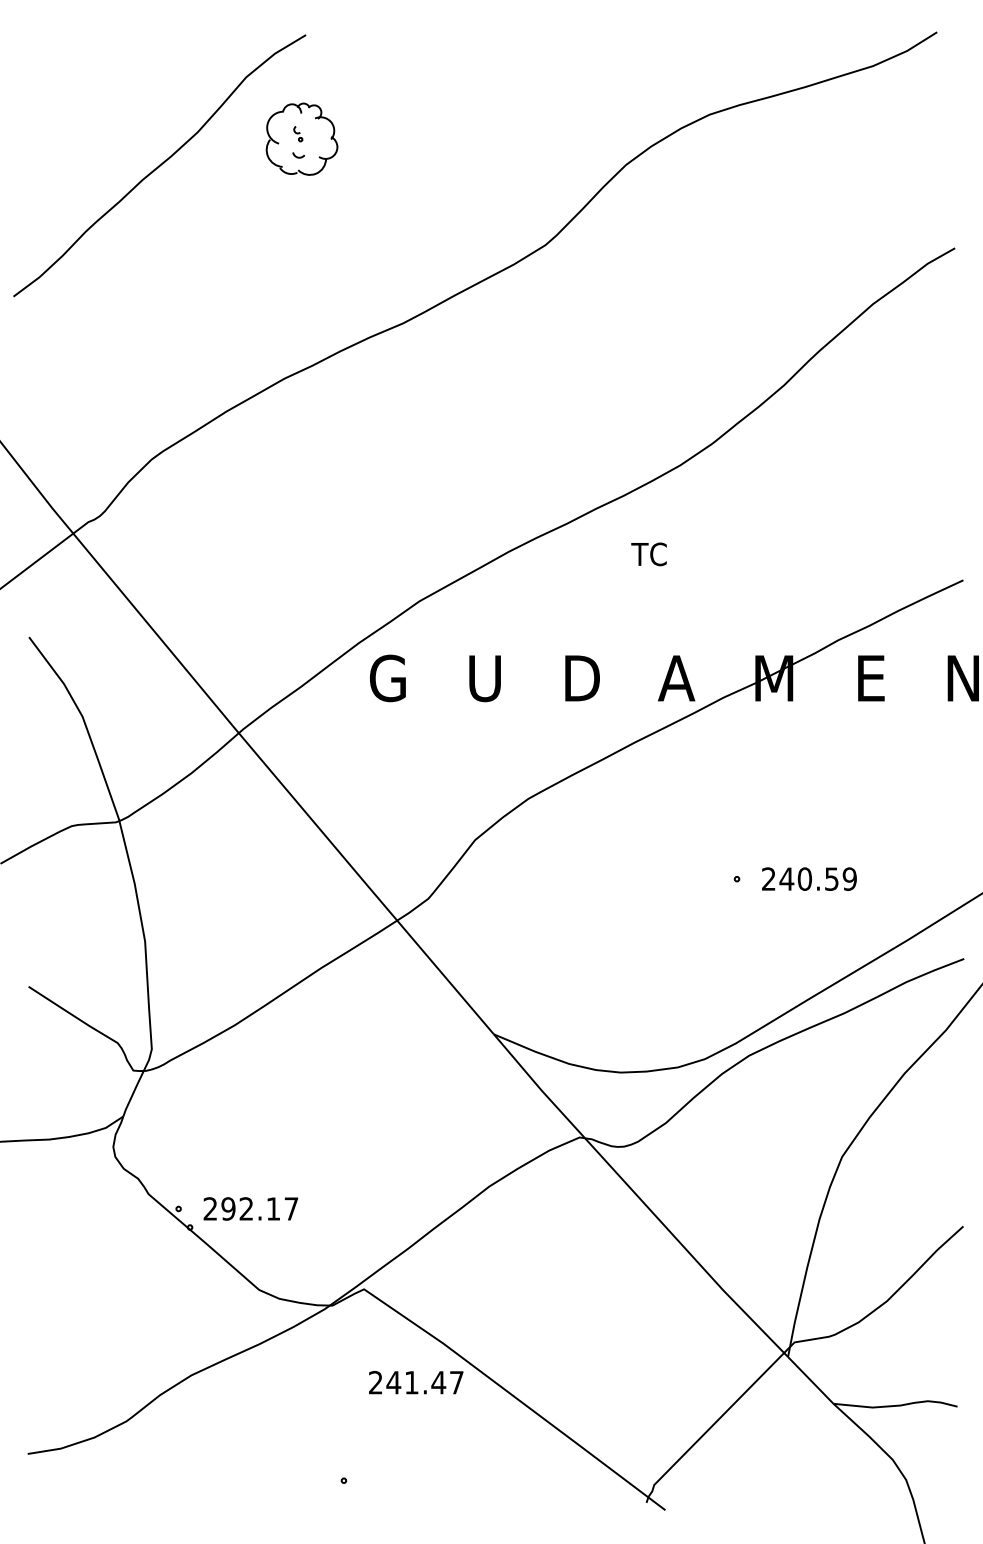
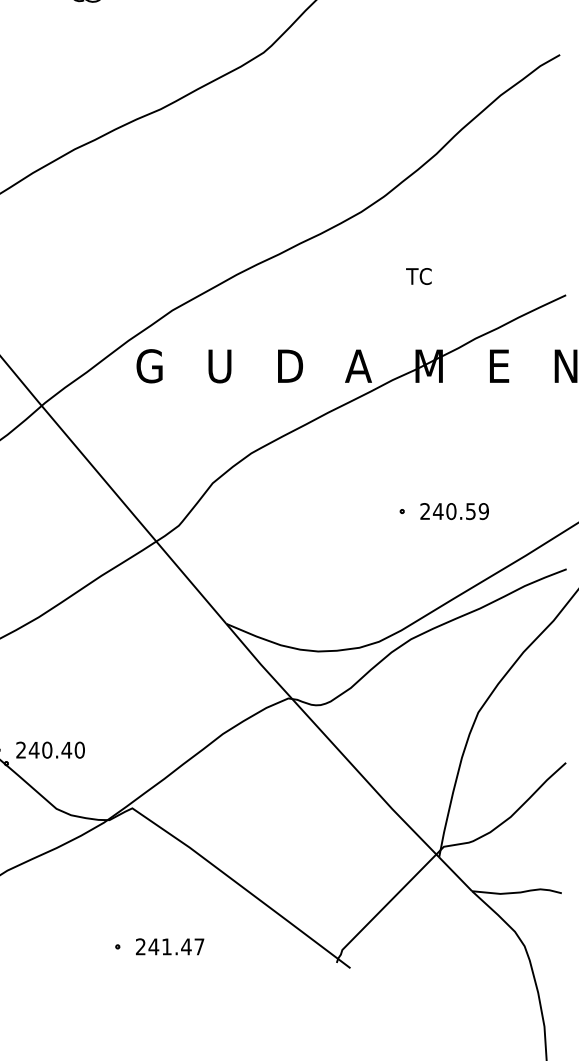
text: (648, 554) -> (418, 276), moved
text: (259, 1208) -> (56, 749), 292.17 -> 240.40
text: (416, 1382) -> (170, 946), moved

